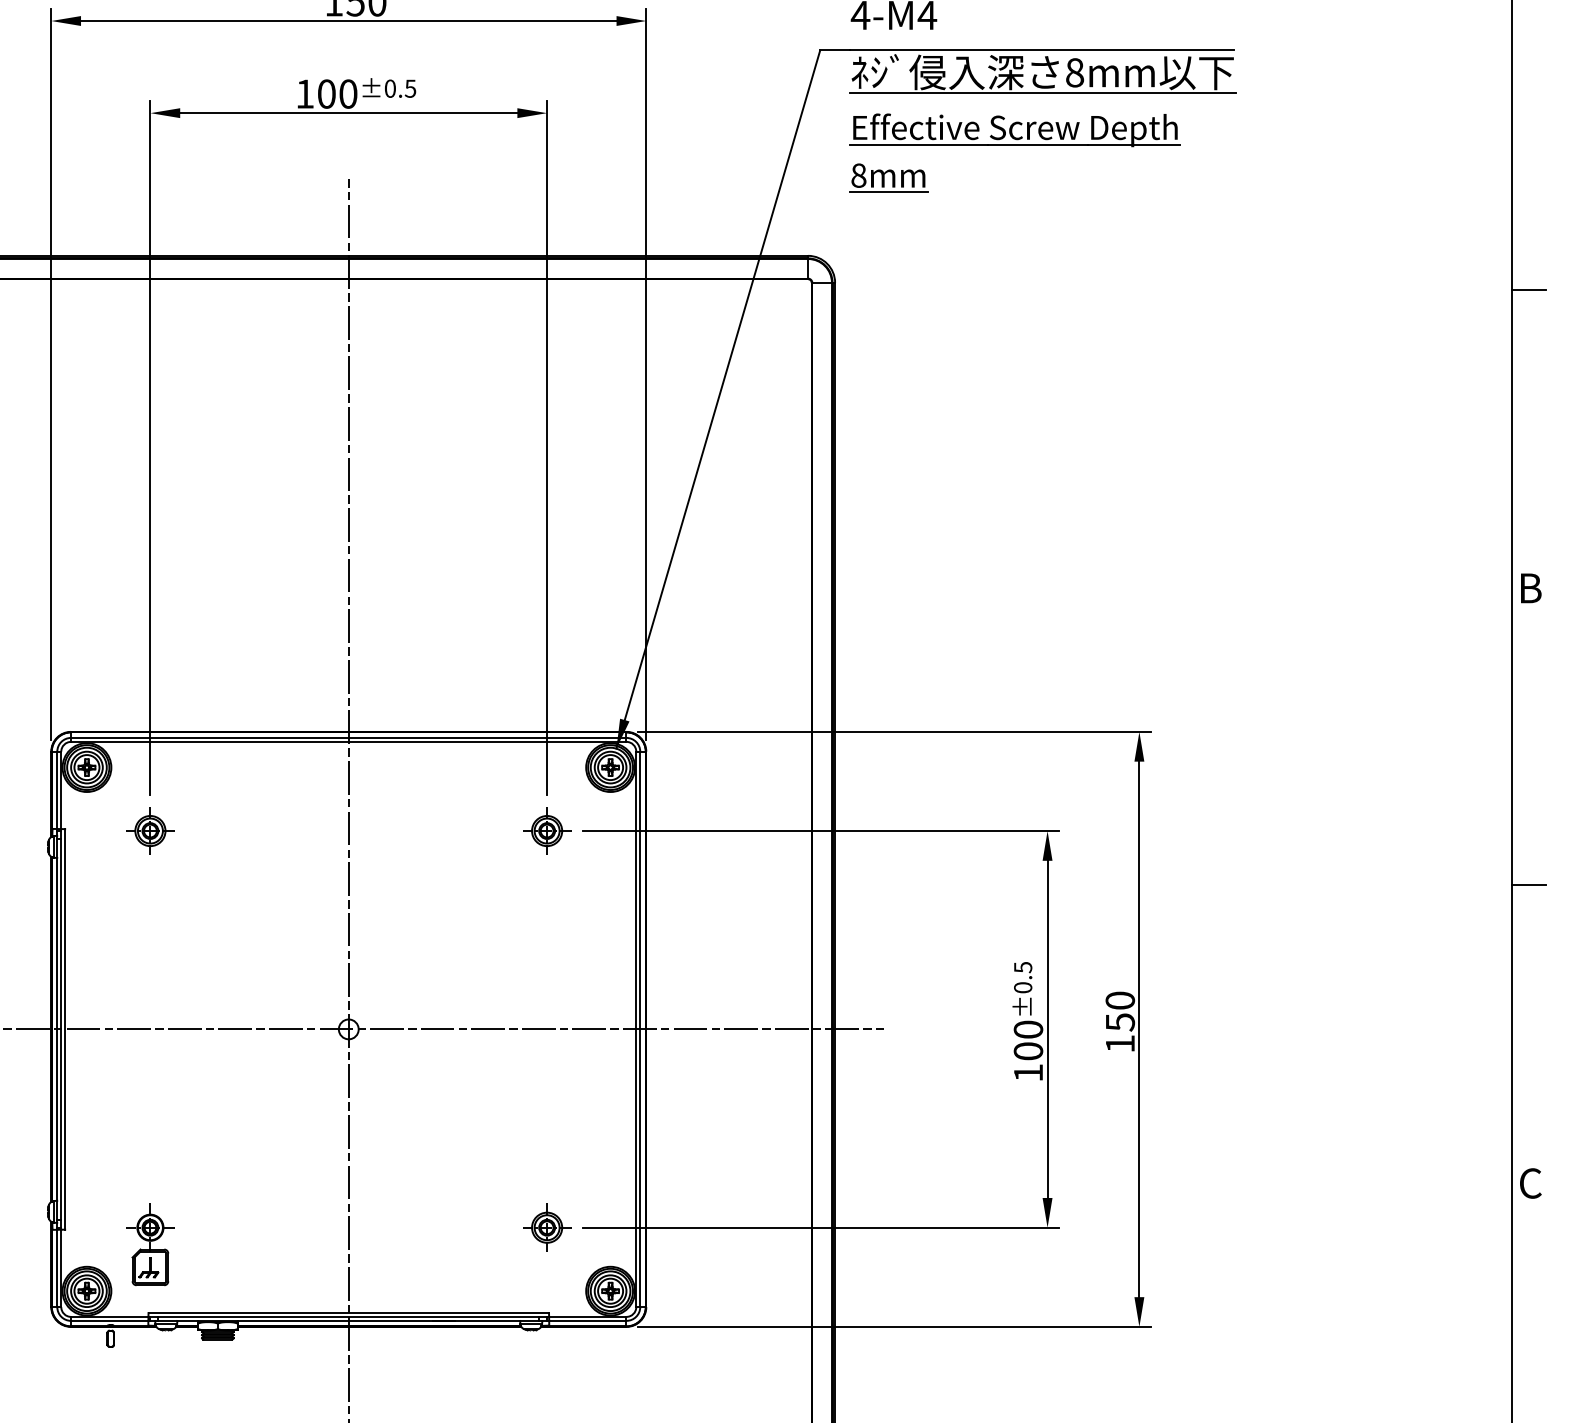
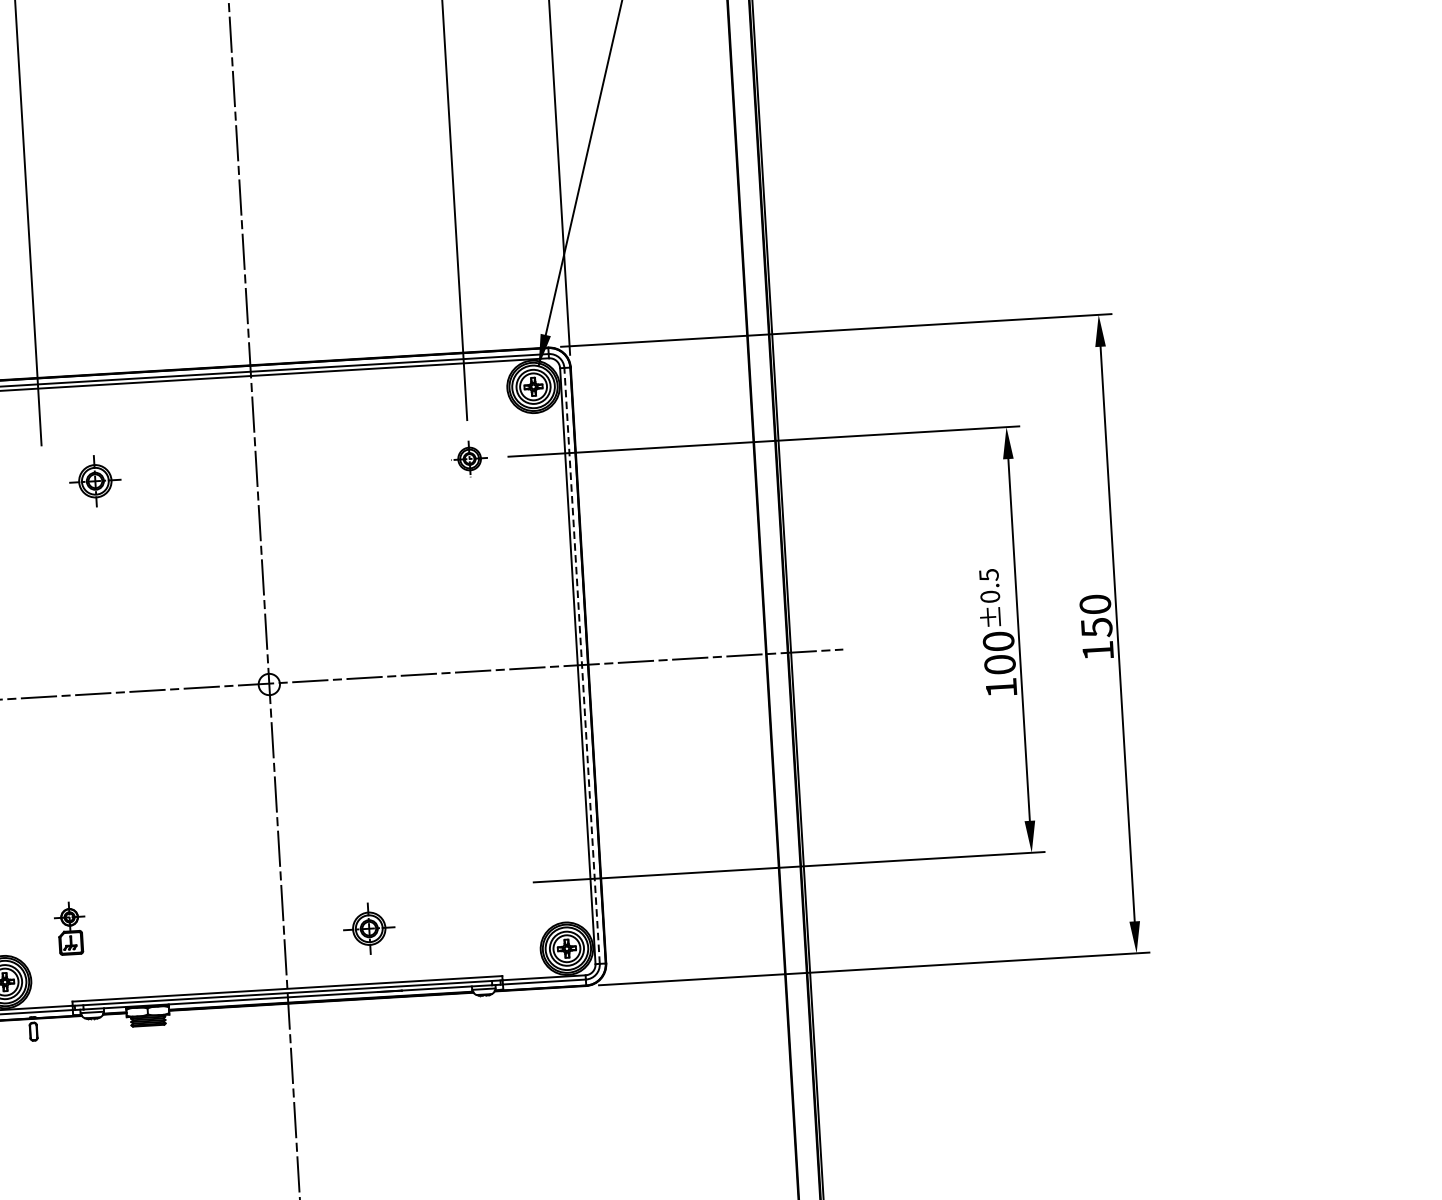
part: (150, 830) -> (95, 480), moved
part: (547, 830) -> (469, 458), size x0.7
line: (640, 1029) -> (582, 666), solid -> dashed
part: (547, 1227) -> (369, 928), moved
part: (150, 1244) -> (70, 927), size x0.6

